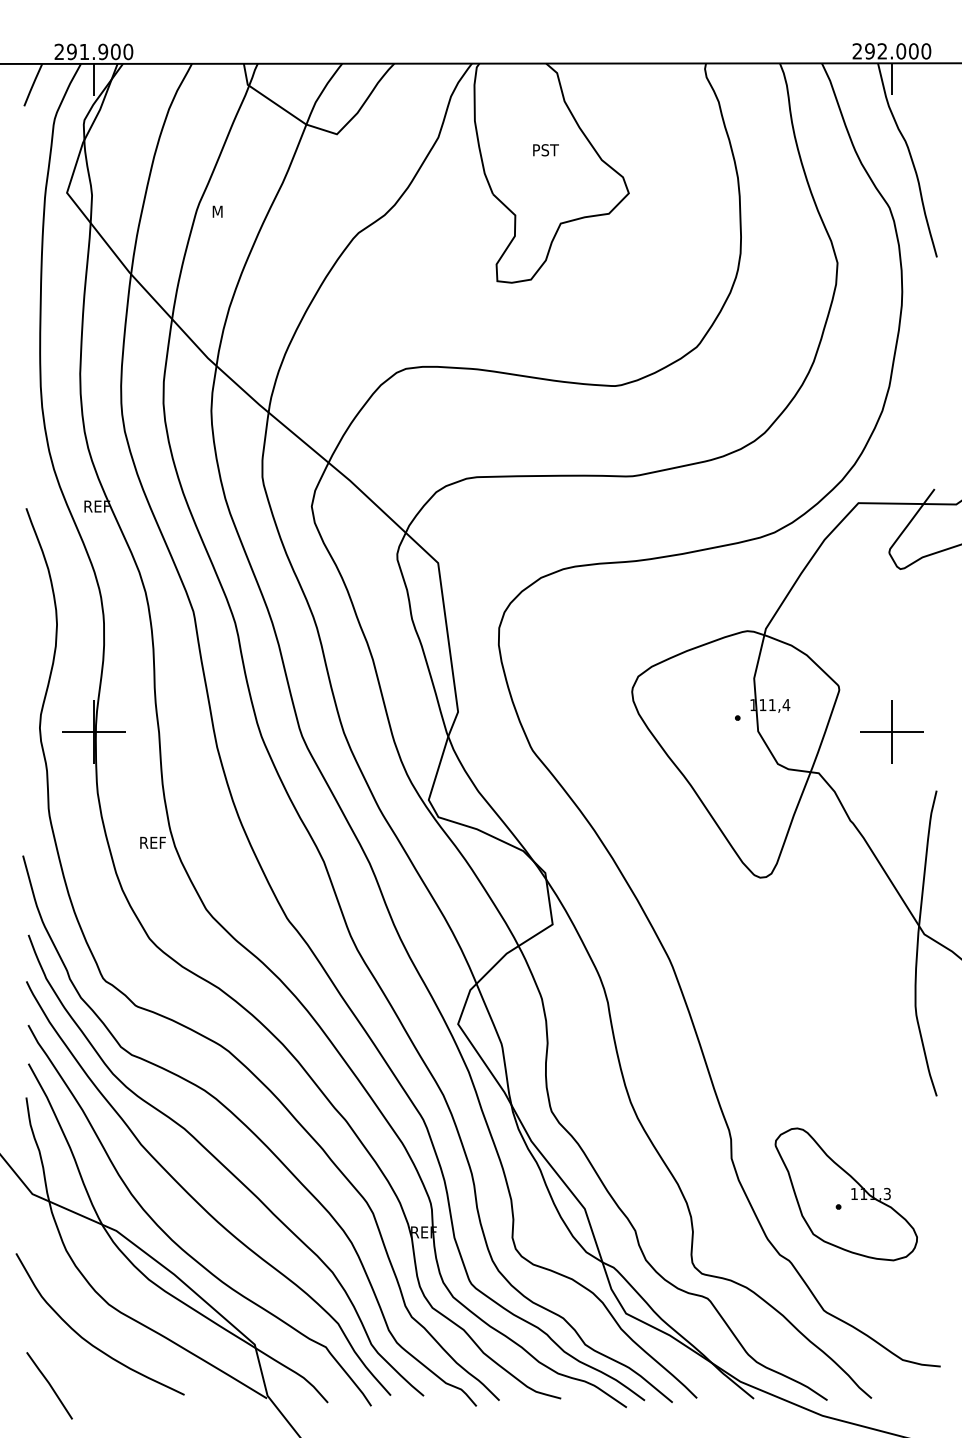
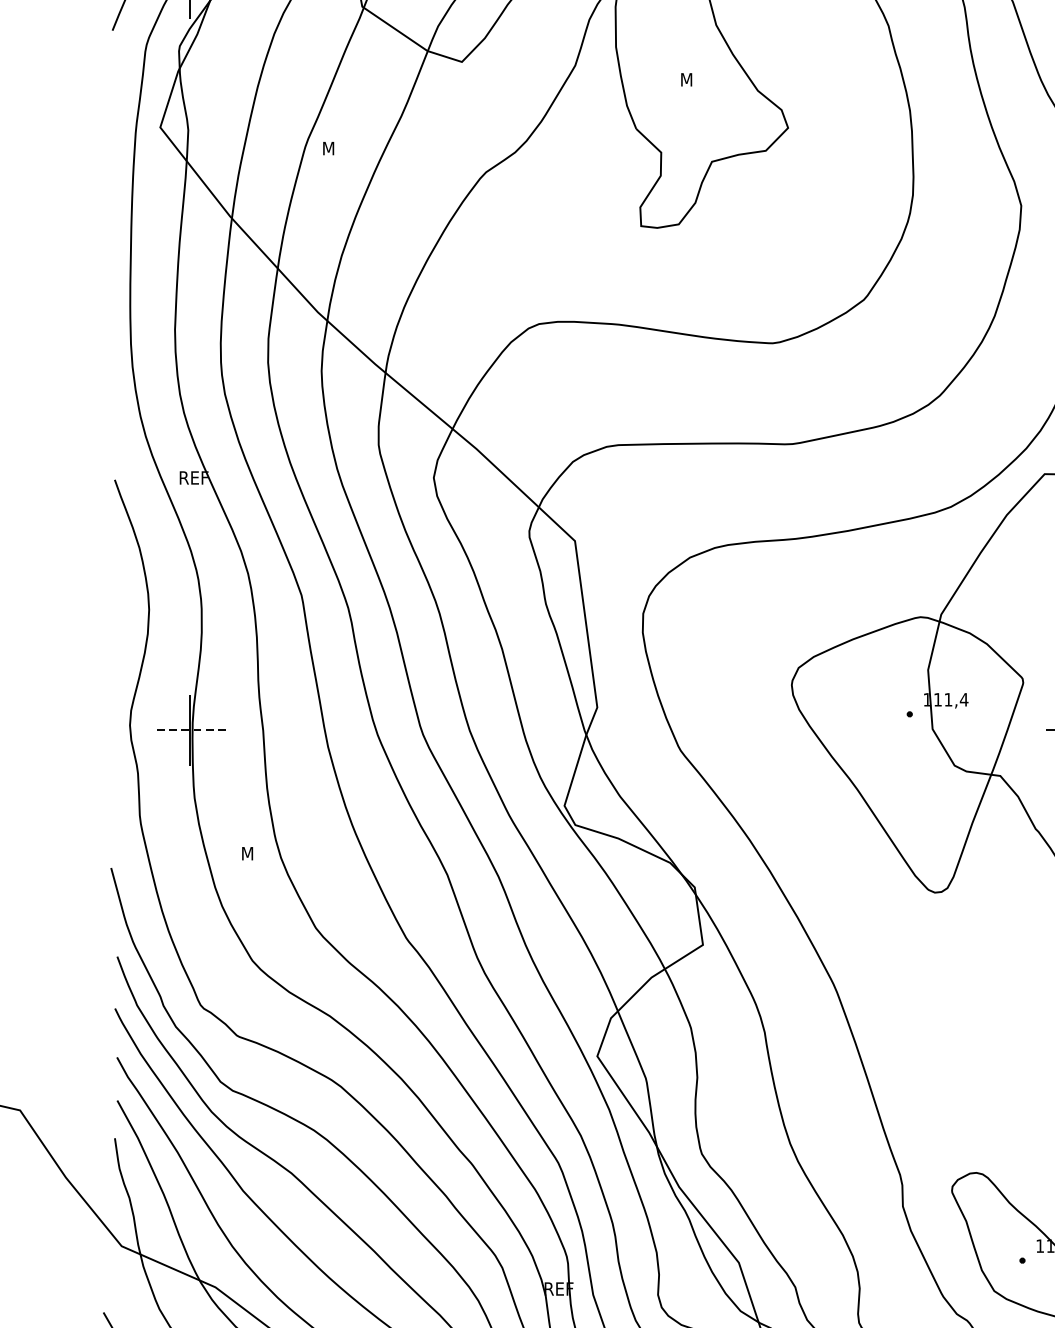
text: (546, 150) -> (696, 80), PST -> M
line: (93, 732) -> (189, 730), solid -> dashed
text: (153, 842) -> (256, 853), REF -> M

